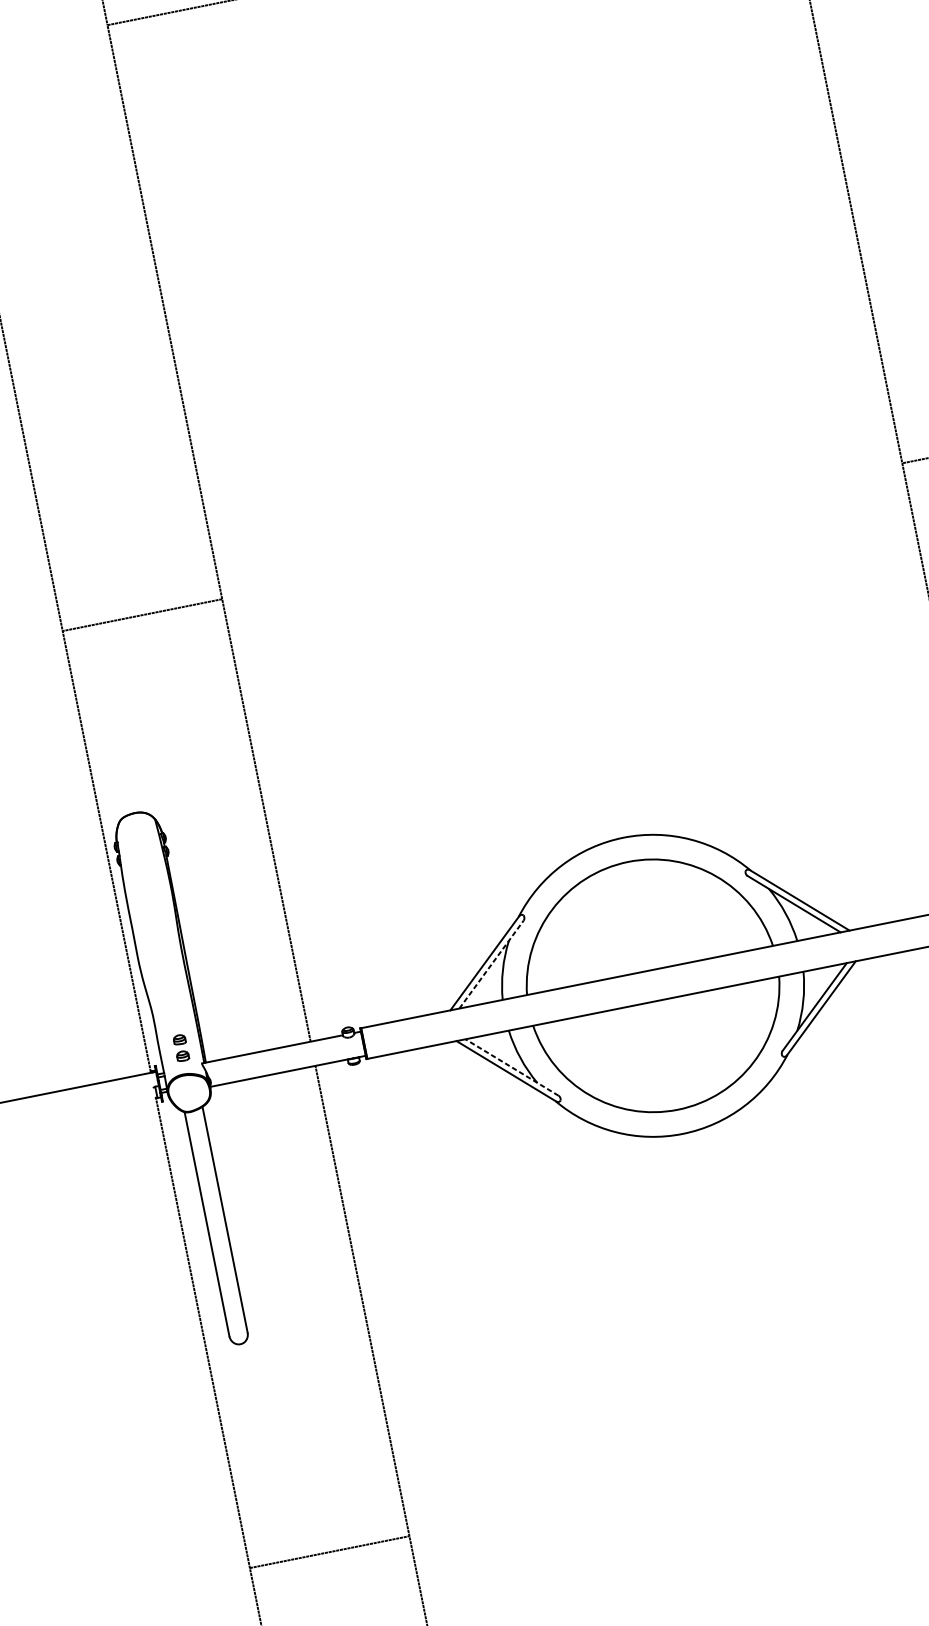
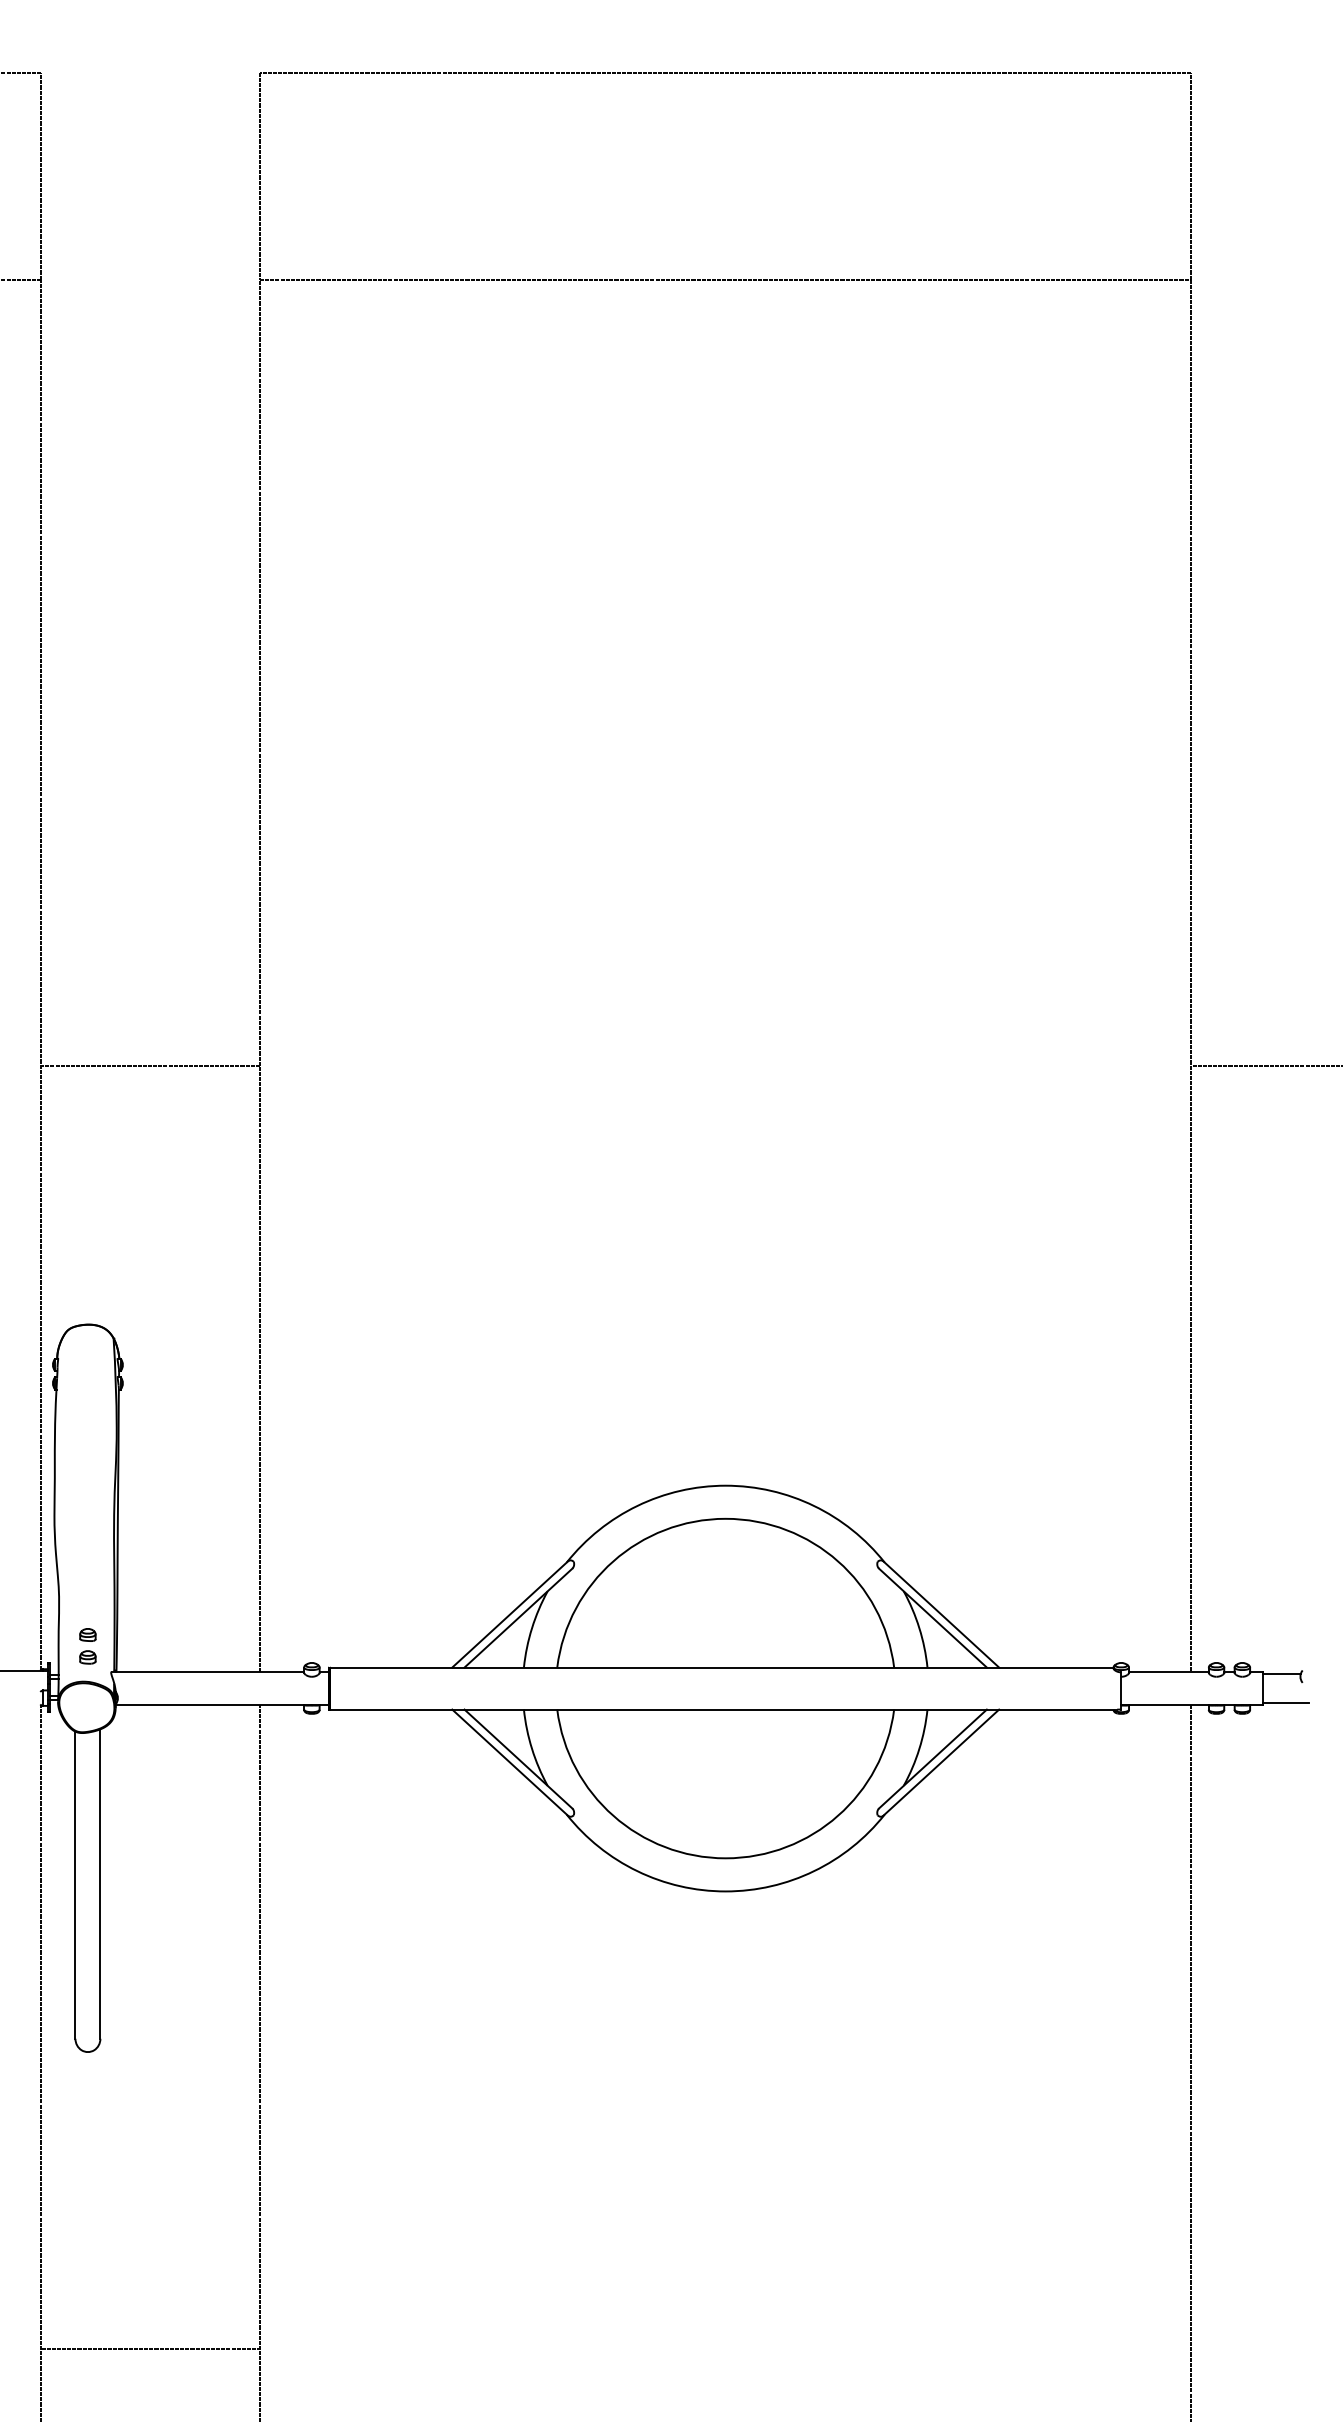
line: (491, 964) -> (518, 1617), dashed -> solid
line: (512, 1067) -> (518, 1758), dashed -> solid

